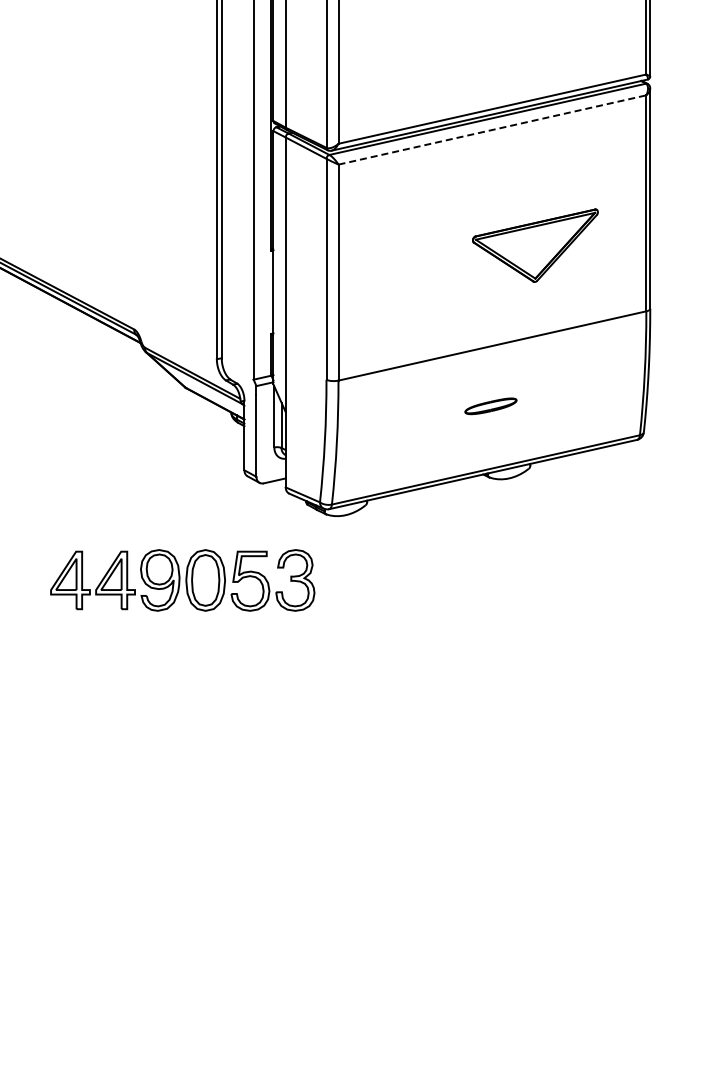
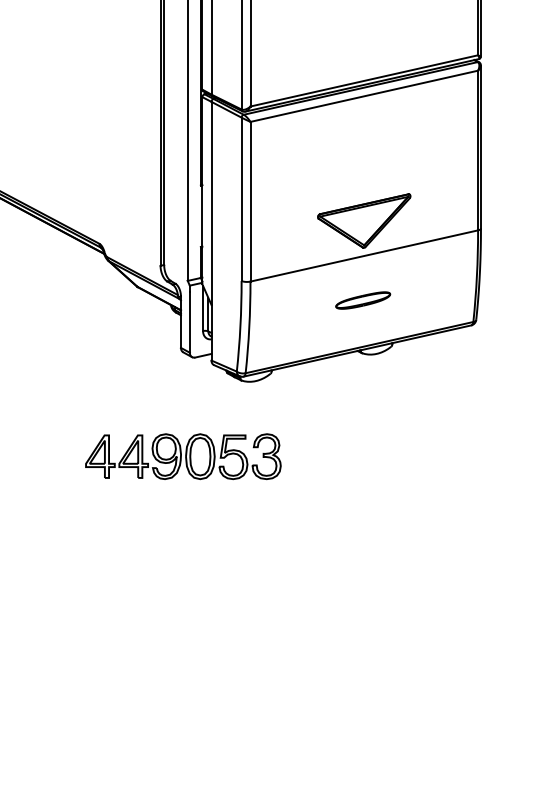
line: (492, 129) -> (364, 95), dashed -> solid
part: (535, 245) -> (364, 220), moved
part: (490, 406) -> (362, 300), size x1.43
part: (182, 580) -> (183, 456), moved

